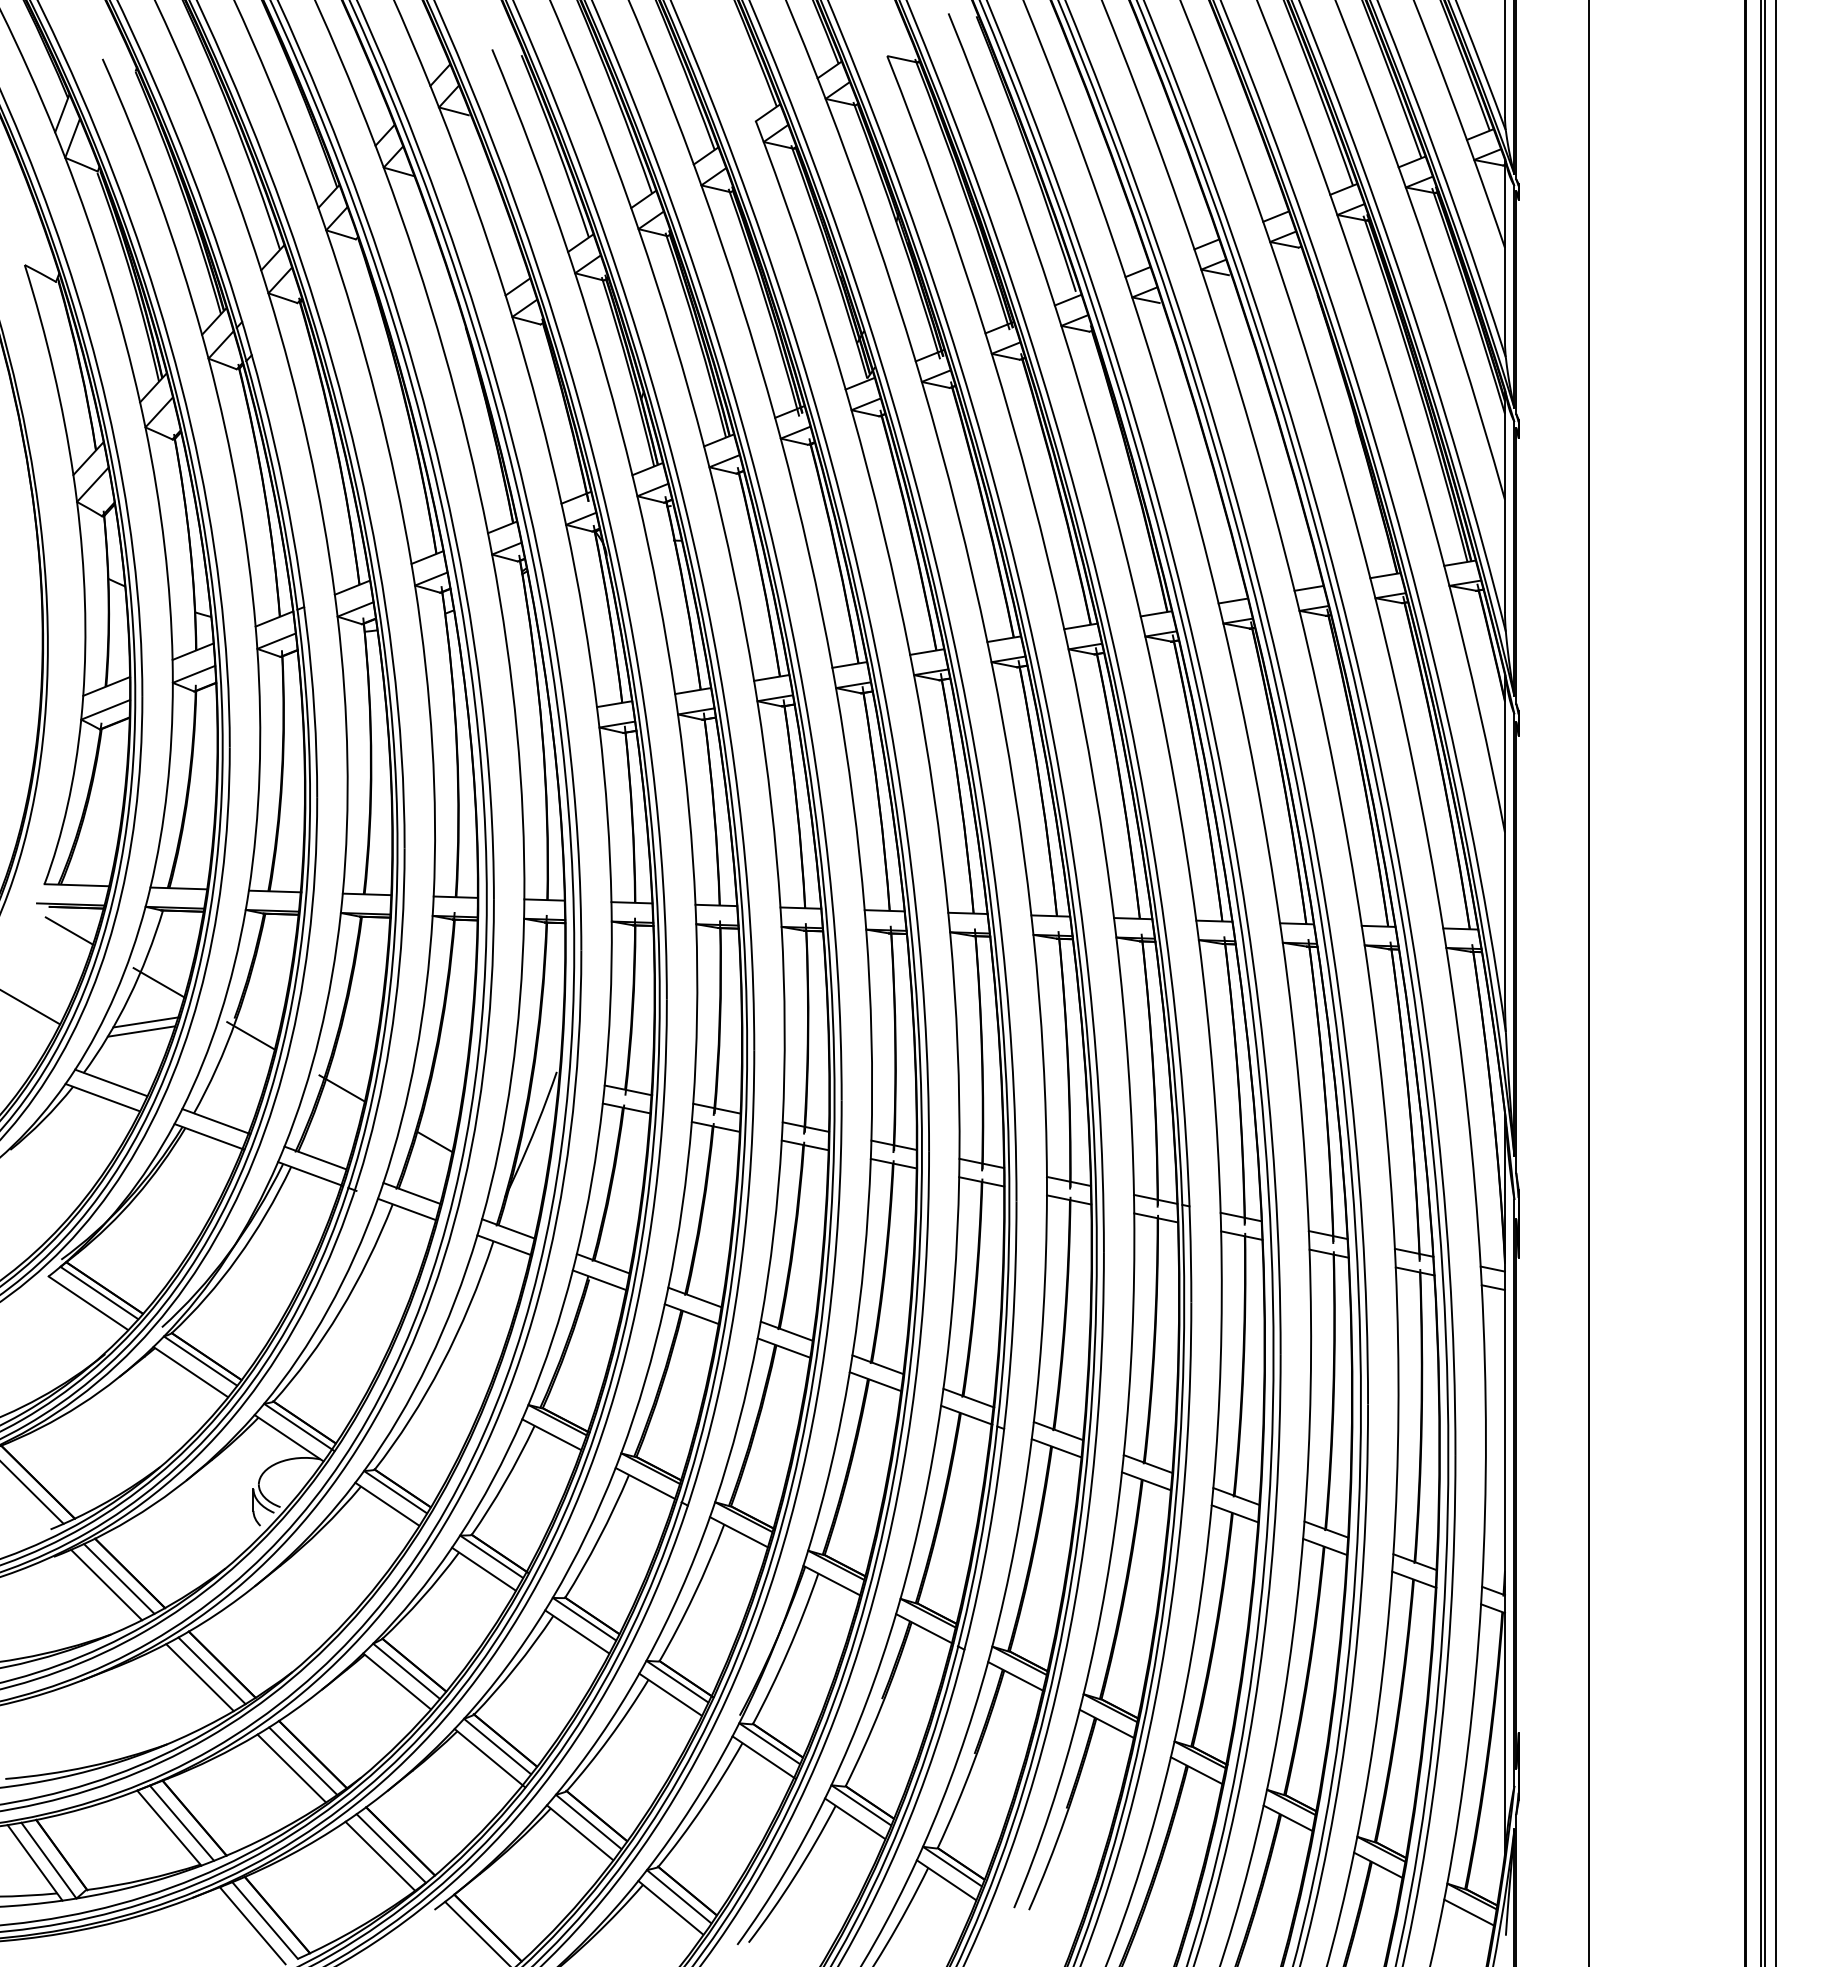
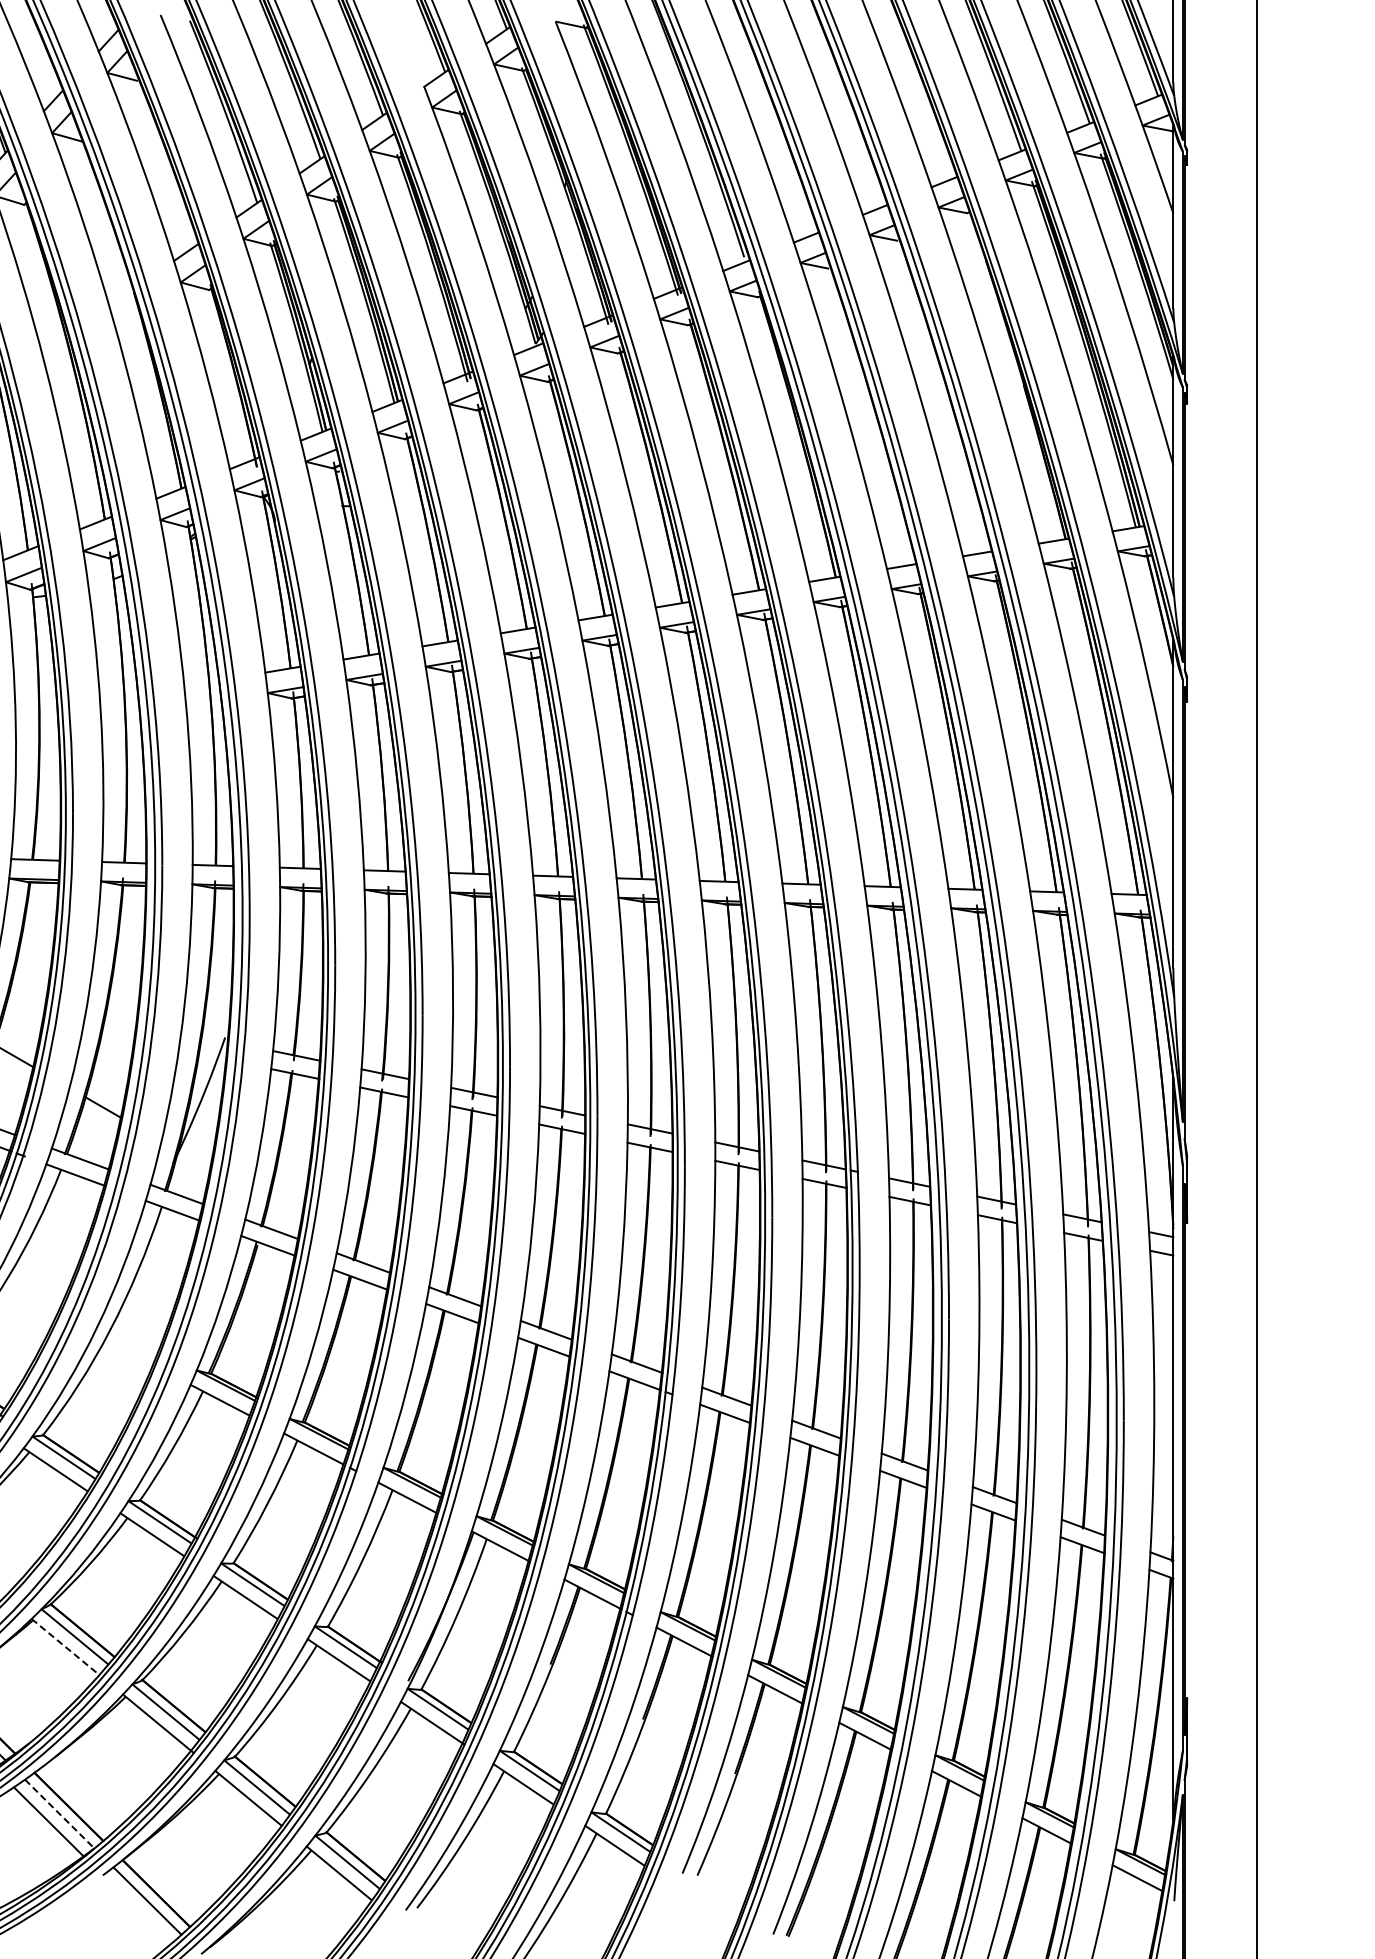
line: (397, 1681) -> (65, 1647), solid -> dashed
line: (391, 1848) -> (59, 1814), solid -> dashed

